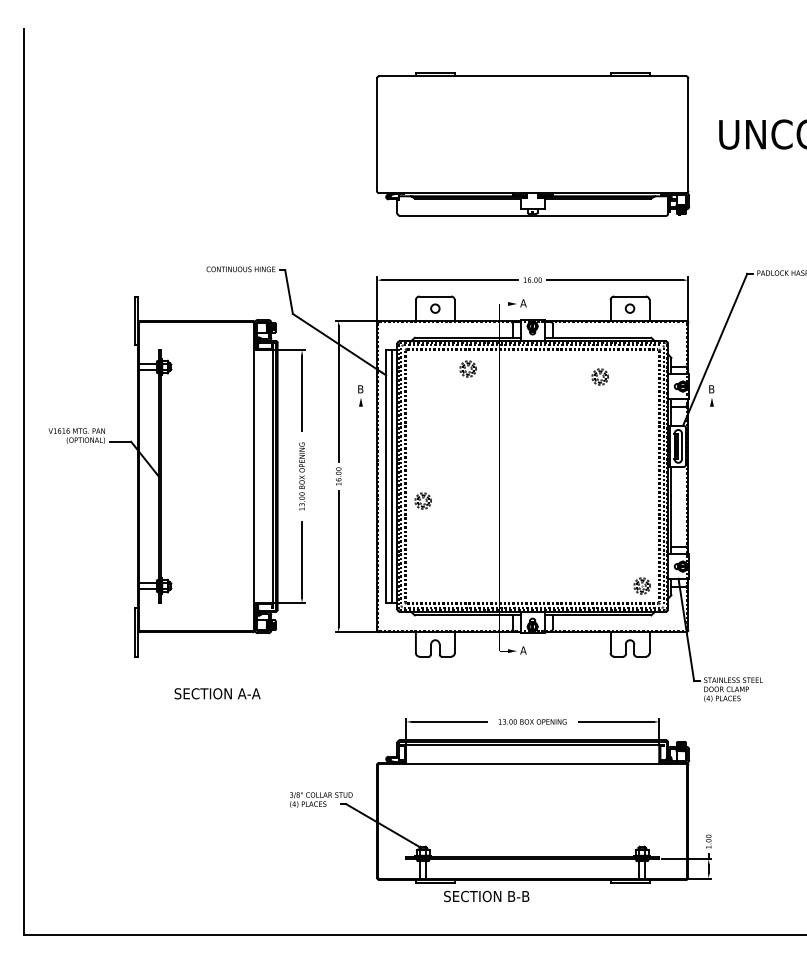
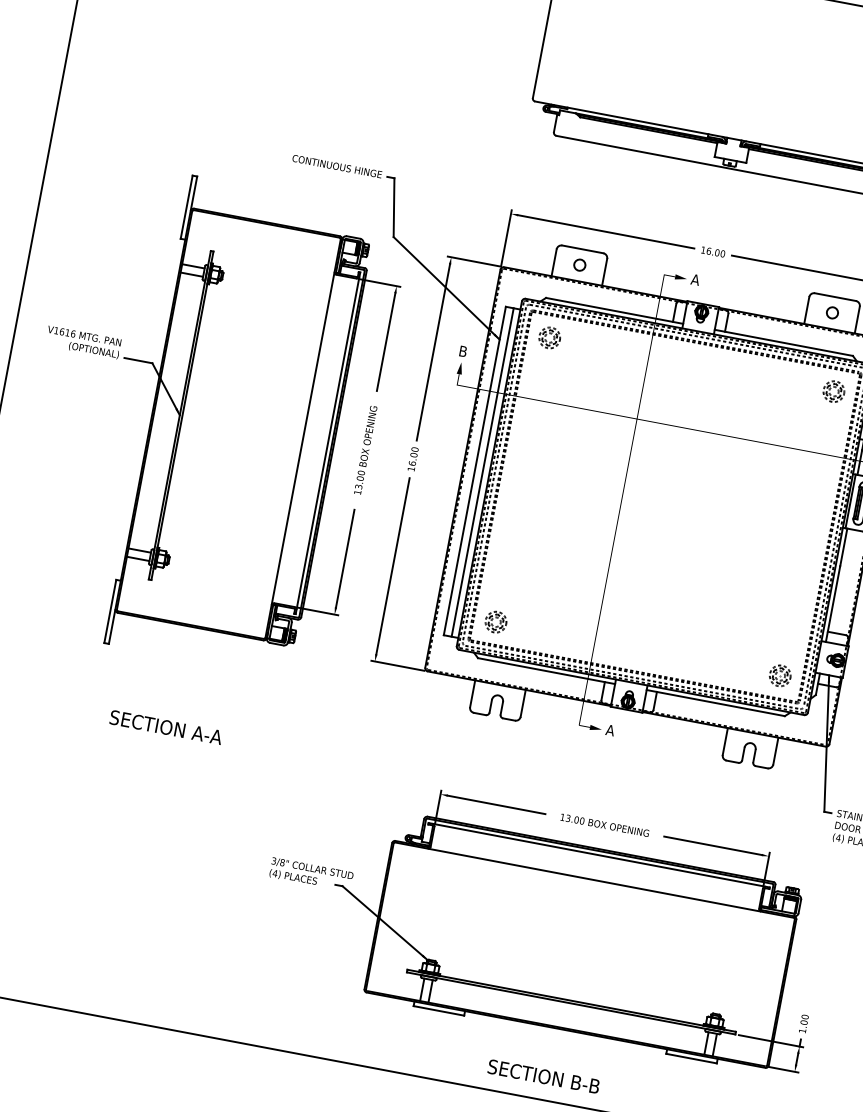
part: (467, 368) -> (548, 337), moved
part: (599, 376) -> (833, 390), moved
part: (422, 500) -> (495, 621), moved
text: (217, 693) -> (166, 727), moved
text: (486, 896) -> (543, 1076), moved

